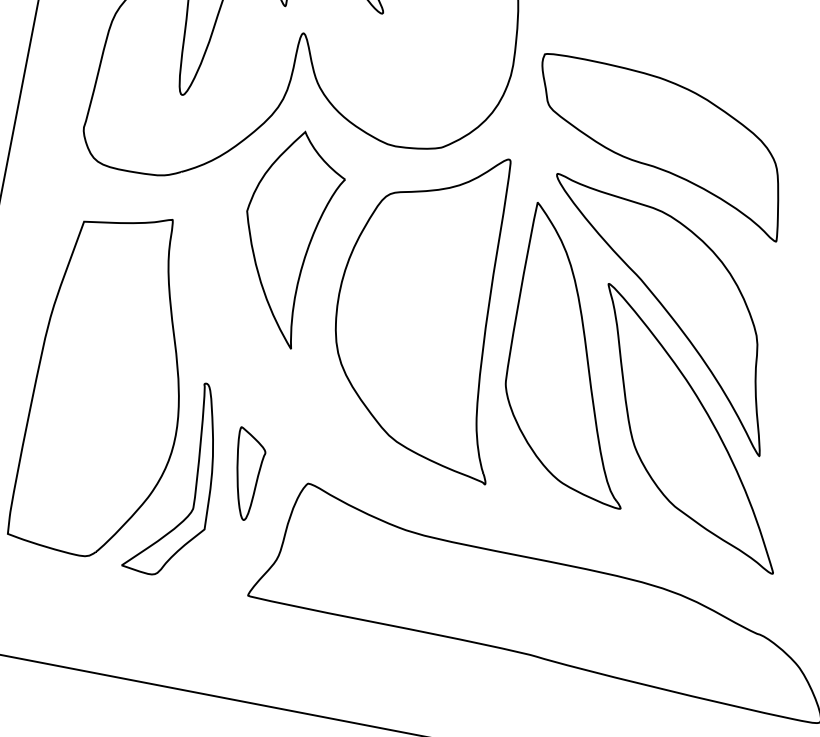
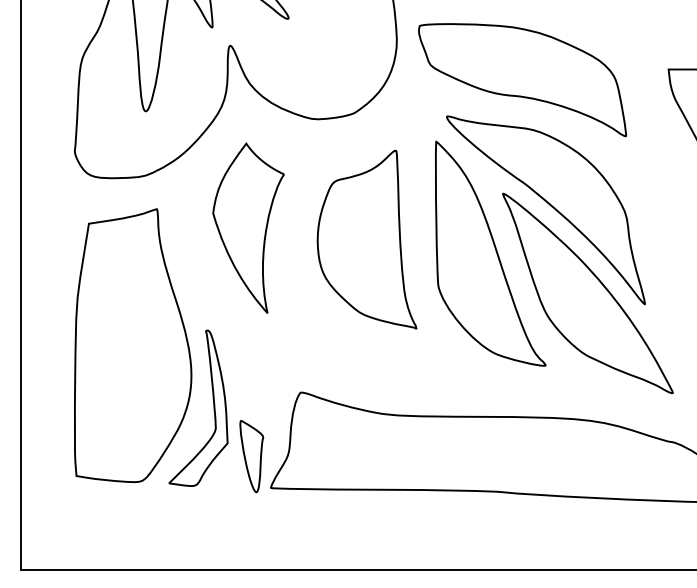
part: (287, 237) -> (248, 227), moved
part: (427, 308) -> (366, 239), size x0.7
part: (246, 474) -> (251, 456), moved

